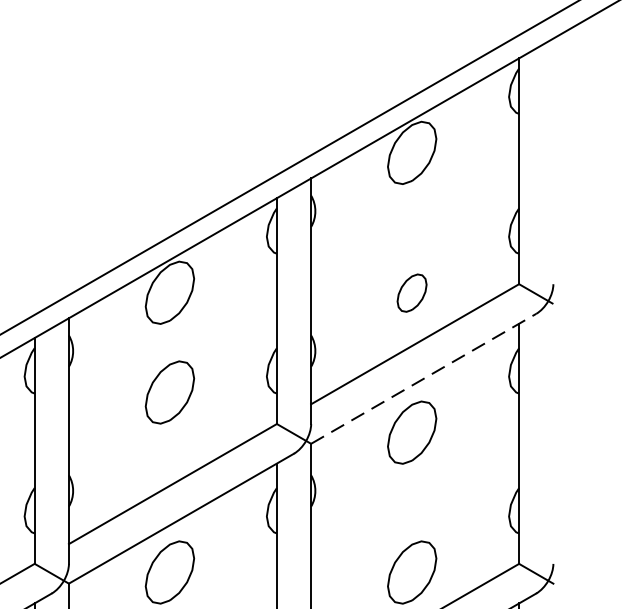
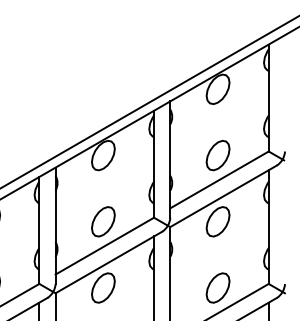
part: (410, 292) -> (217, 155), size x1.67
line: (423, 379) -> (223, 196), dashed -> solid
part: (170, 391) -> (103, 221), moved

